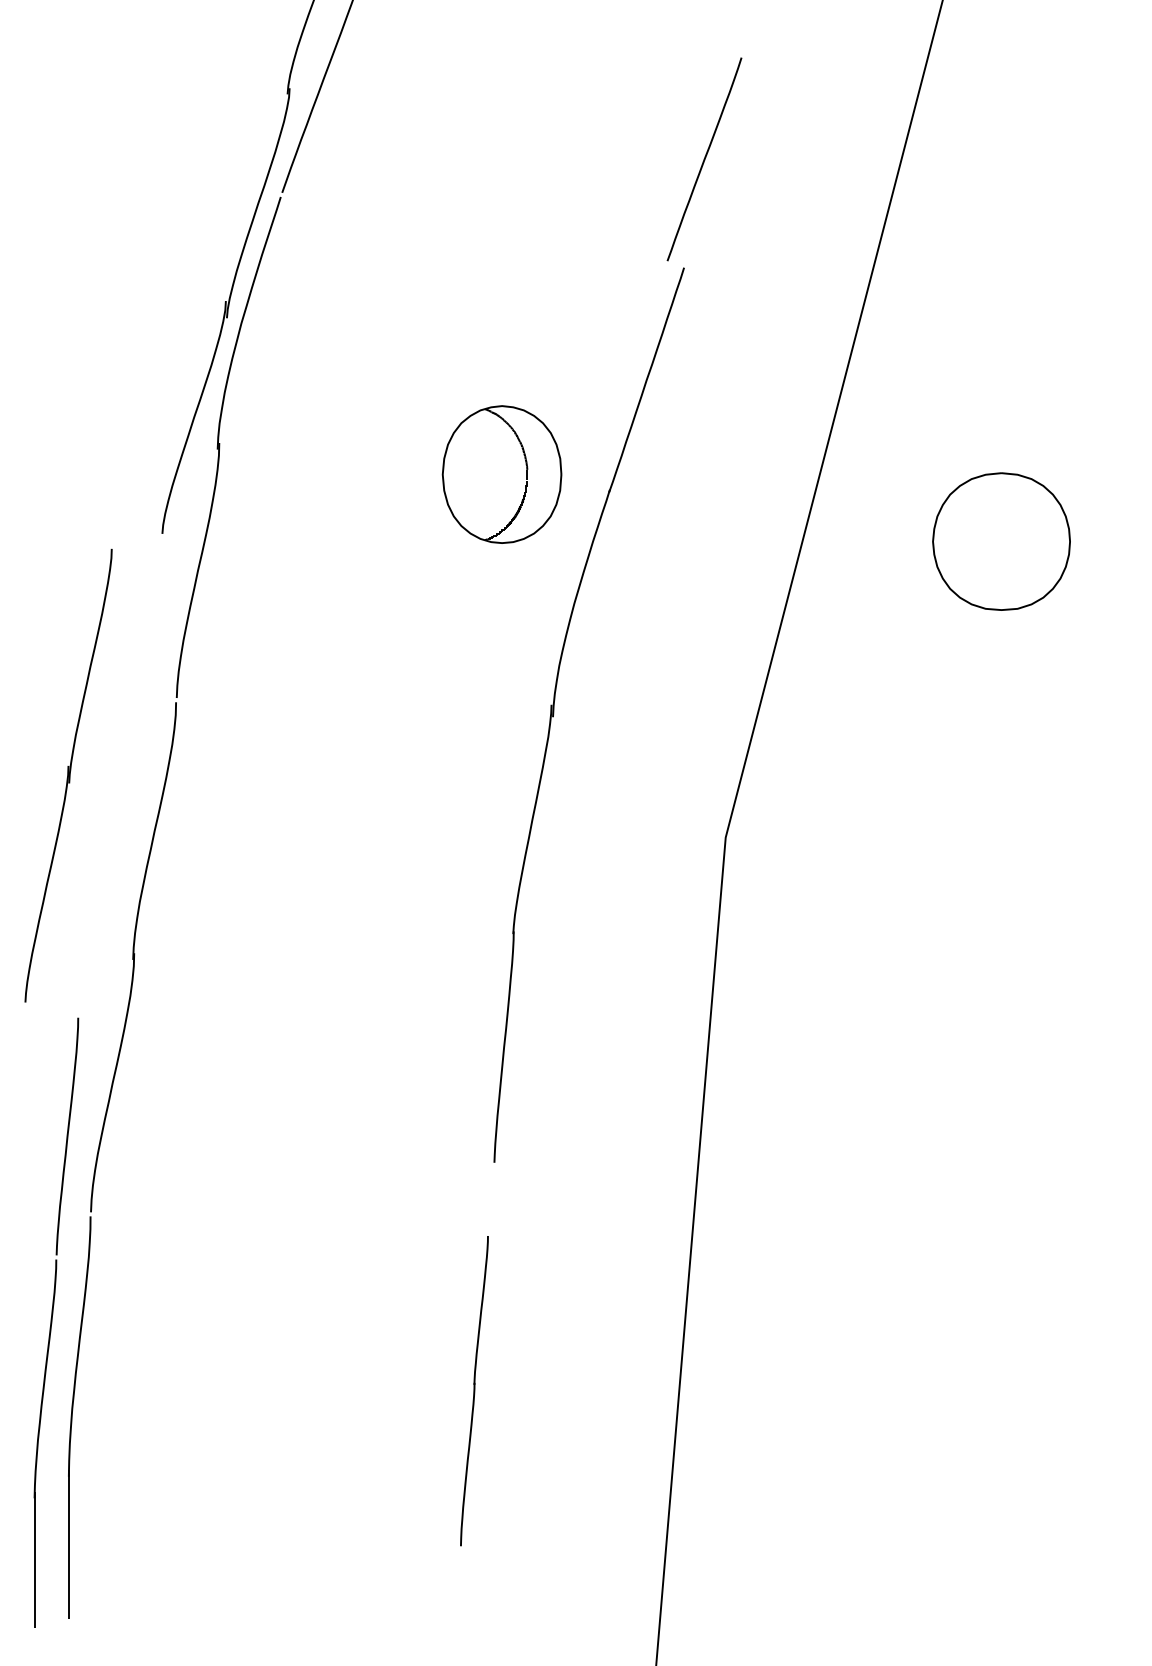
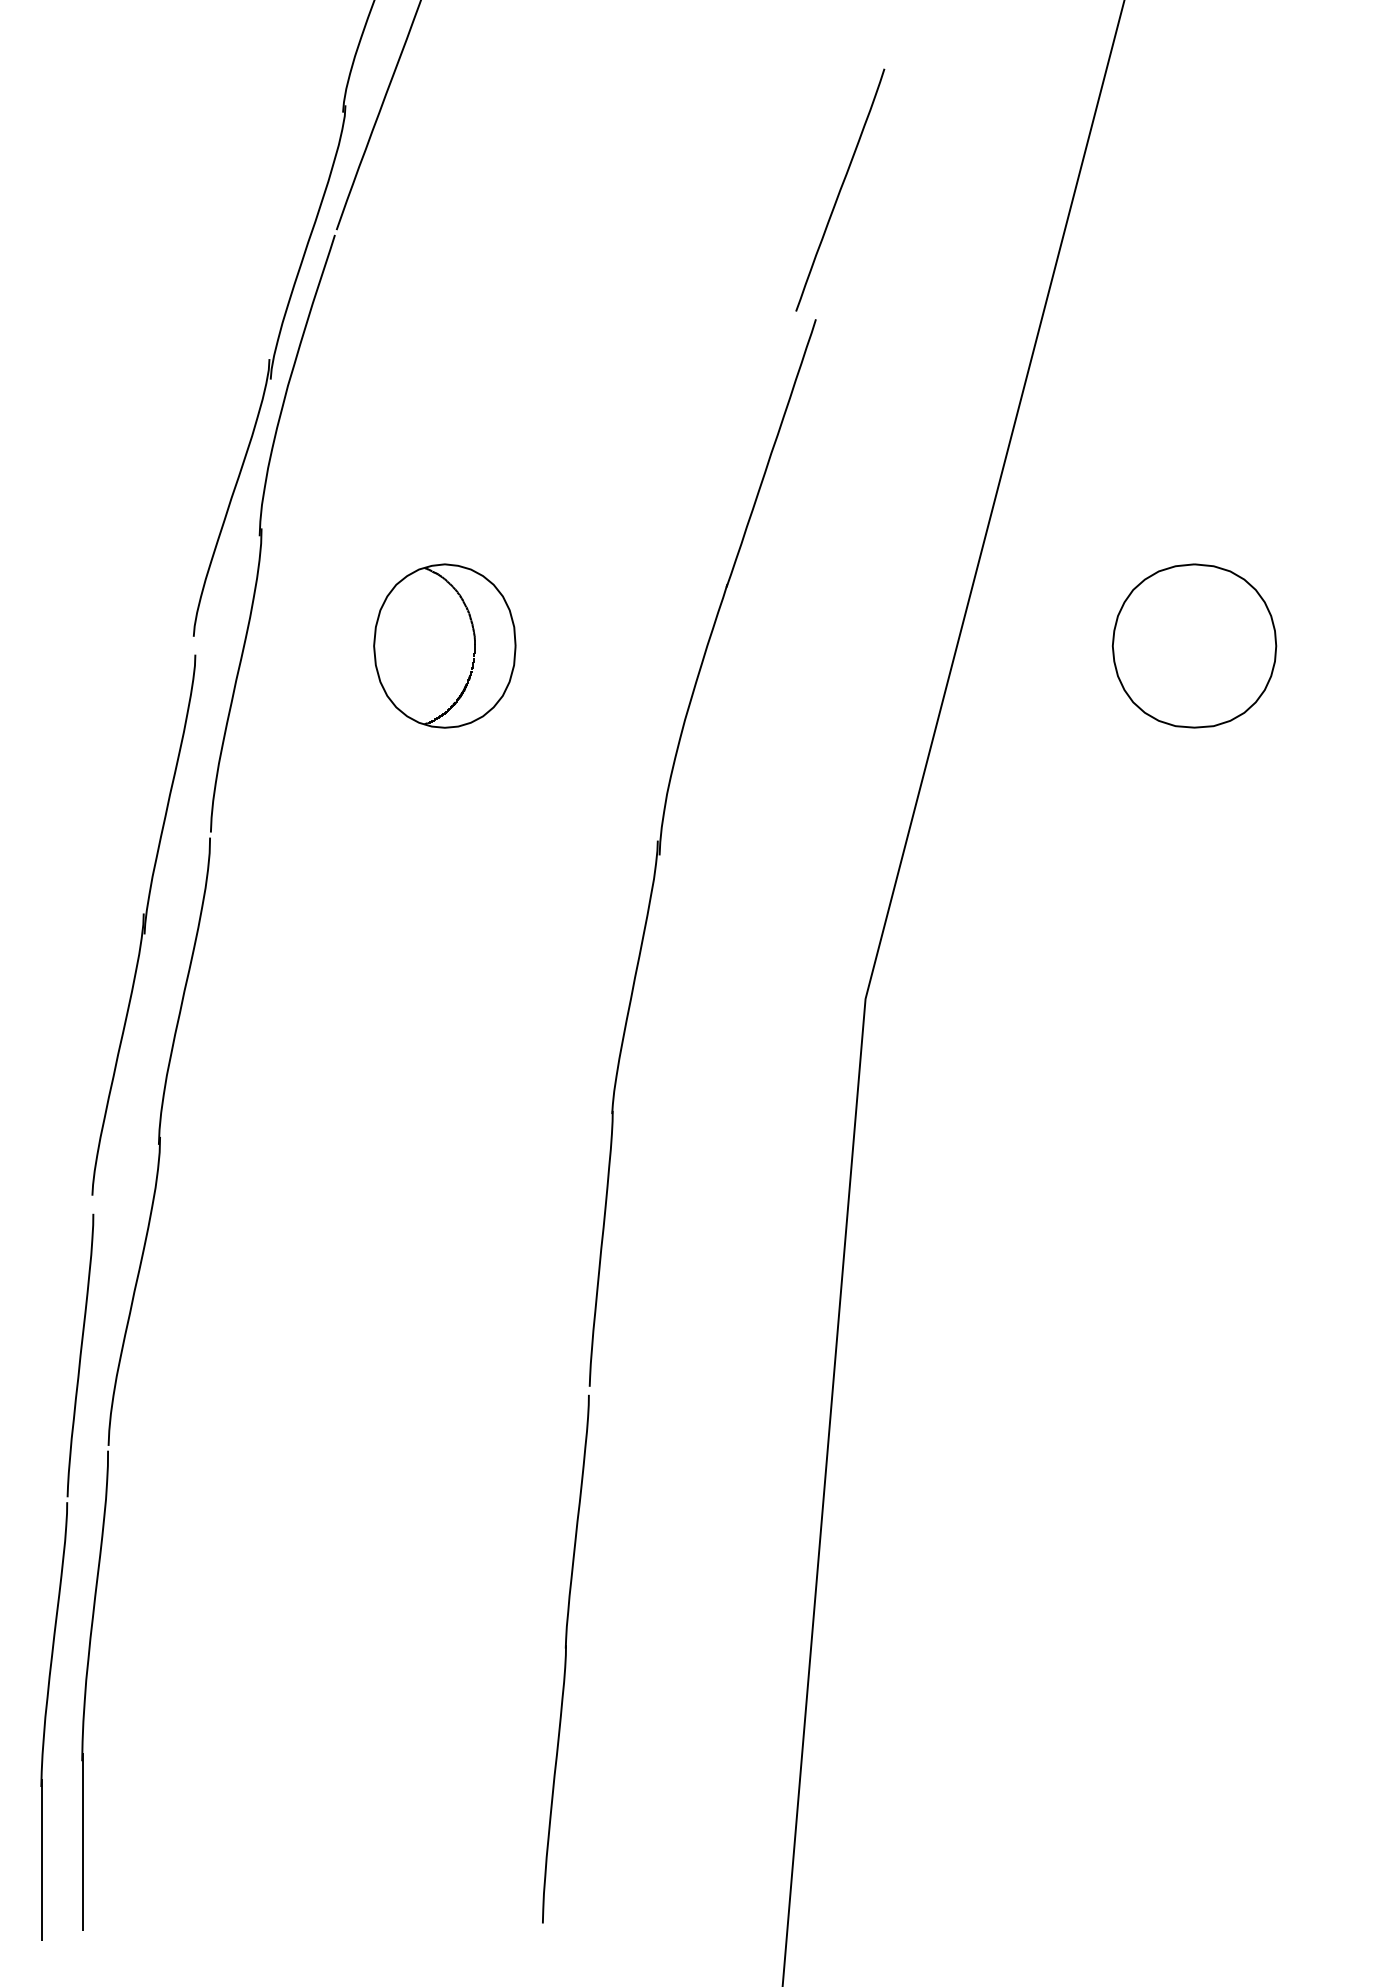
part: (501, 474) -> (444, 645), moved
part: (68, 775) -> (143, 924), moved
part: (474, 1390) -> (565, 1658), size x1.43

